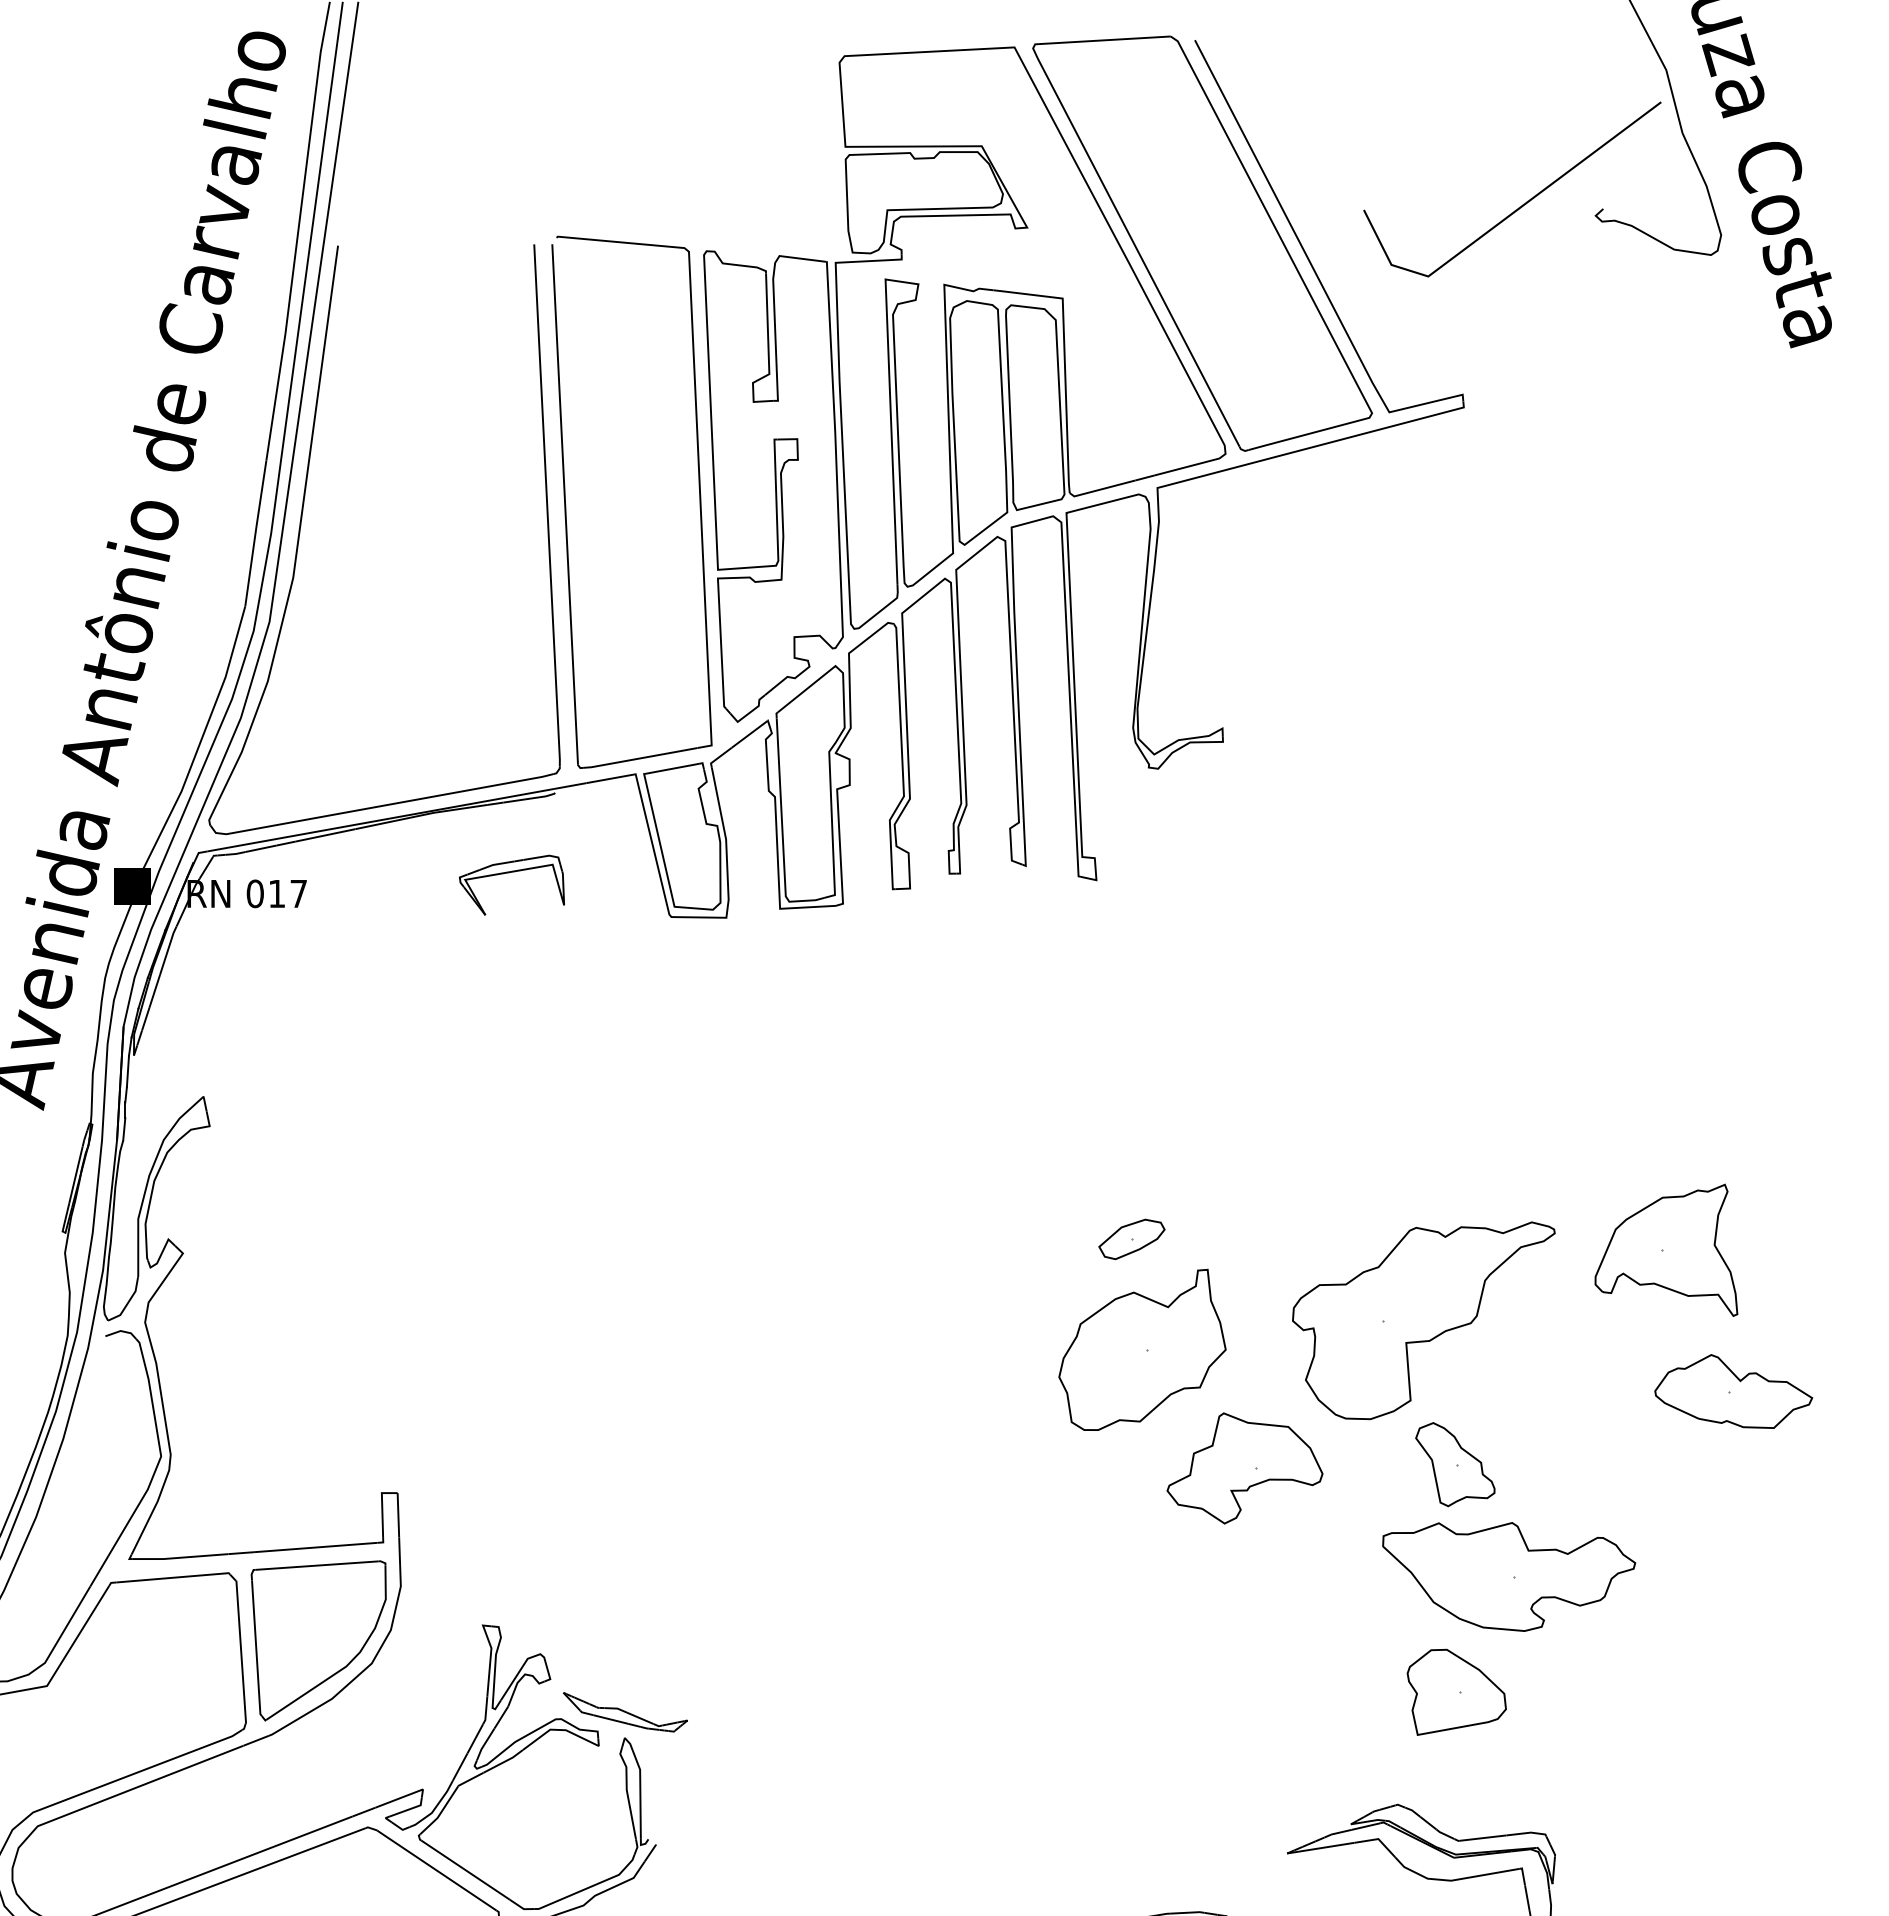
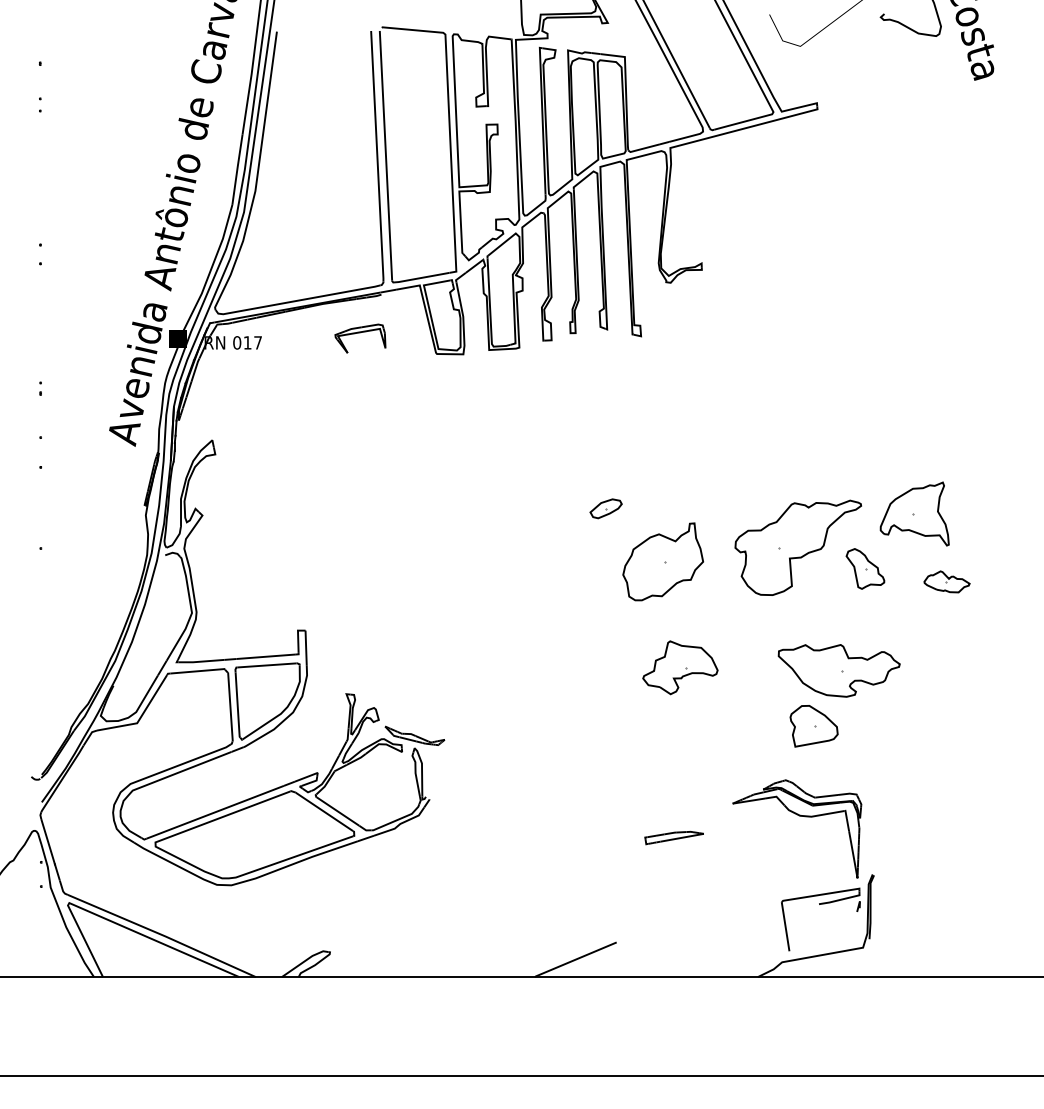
part: (1130, 1238) -> (605, 508), moved
part: (1732, 1390) -> (946, 581), size x0.6
part: (1455, 1463) -> (865, 568), moved
part: (1245, 1467) -> (680, 667), moved

